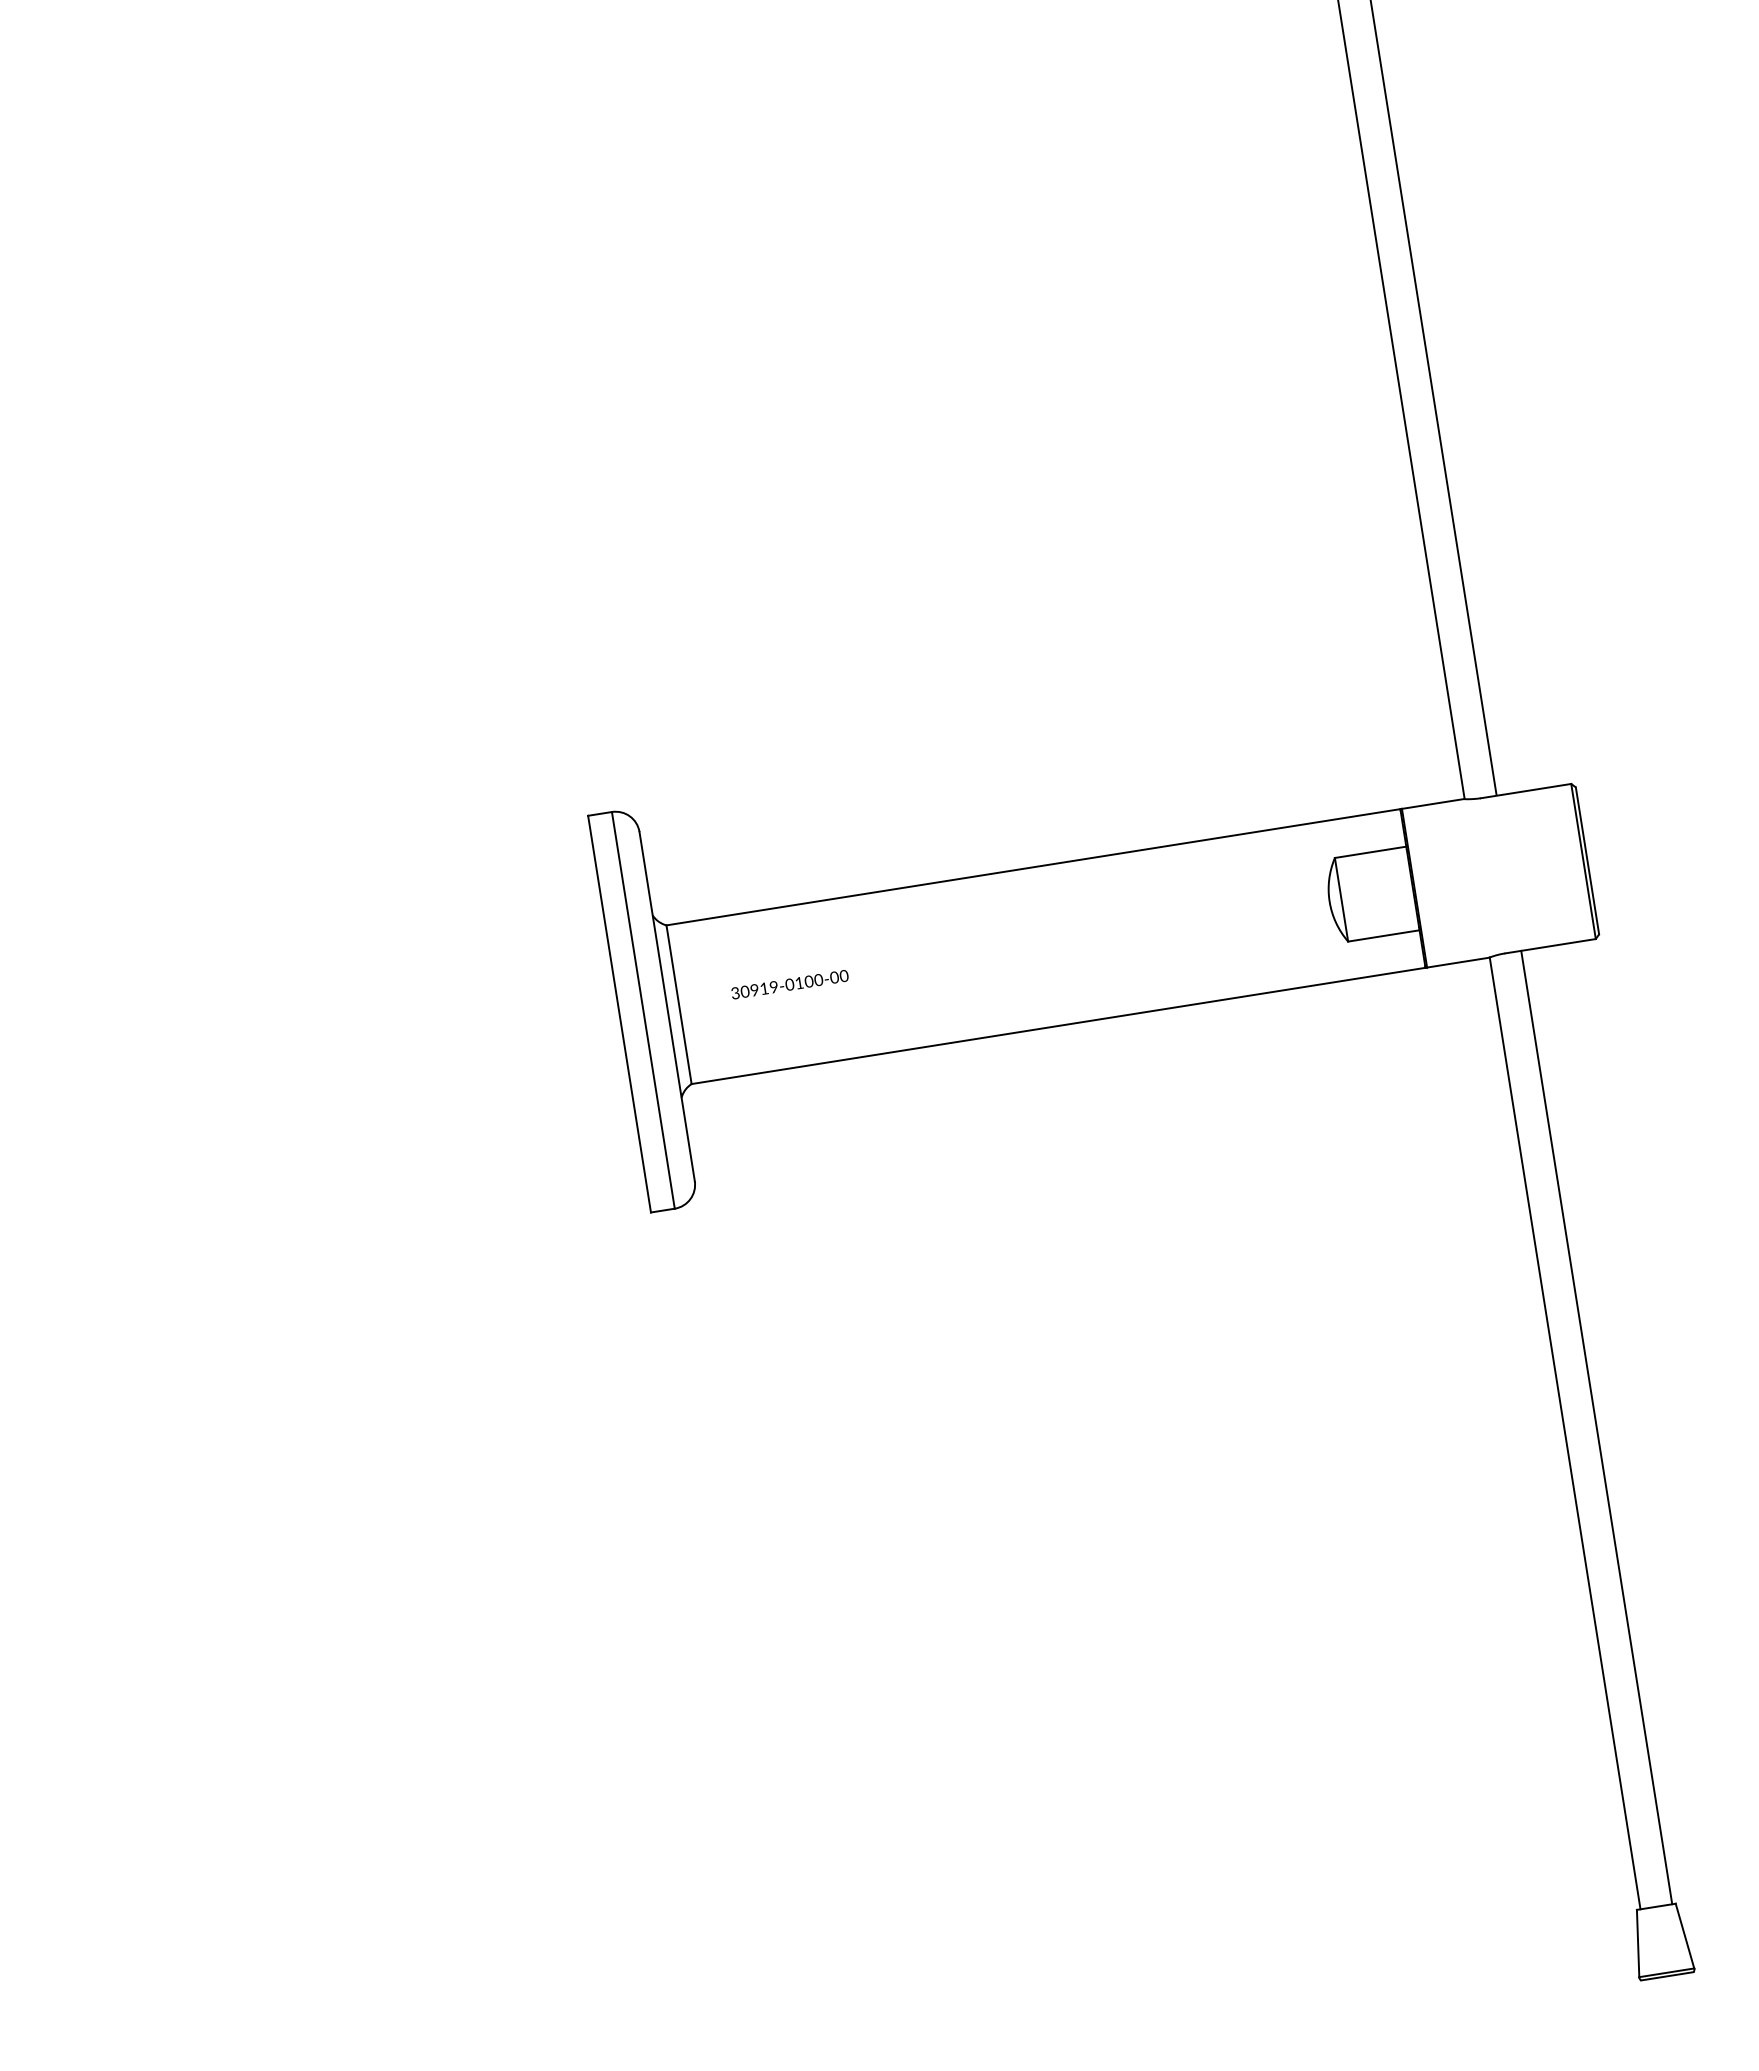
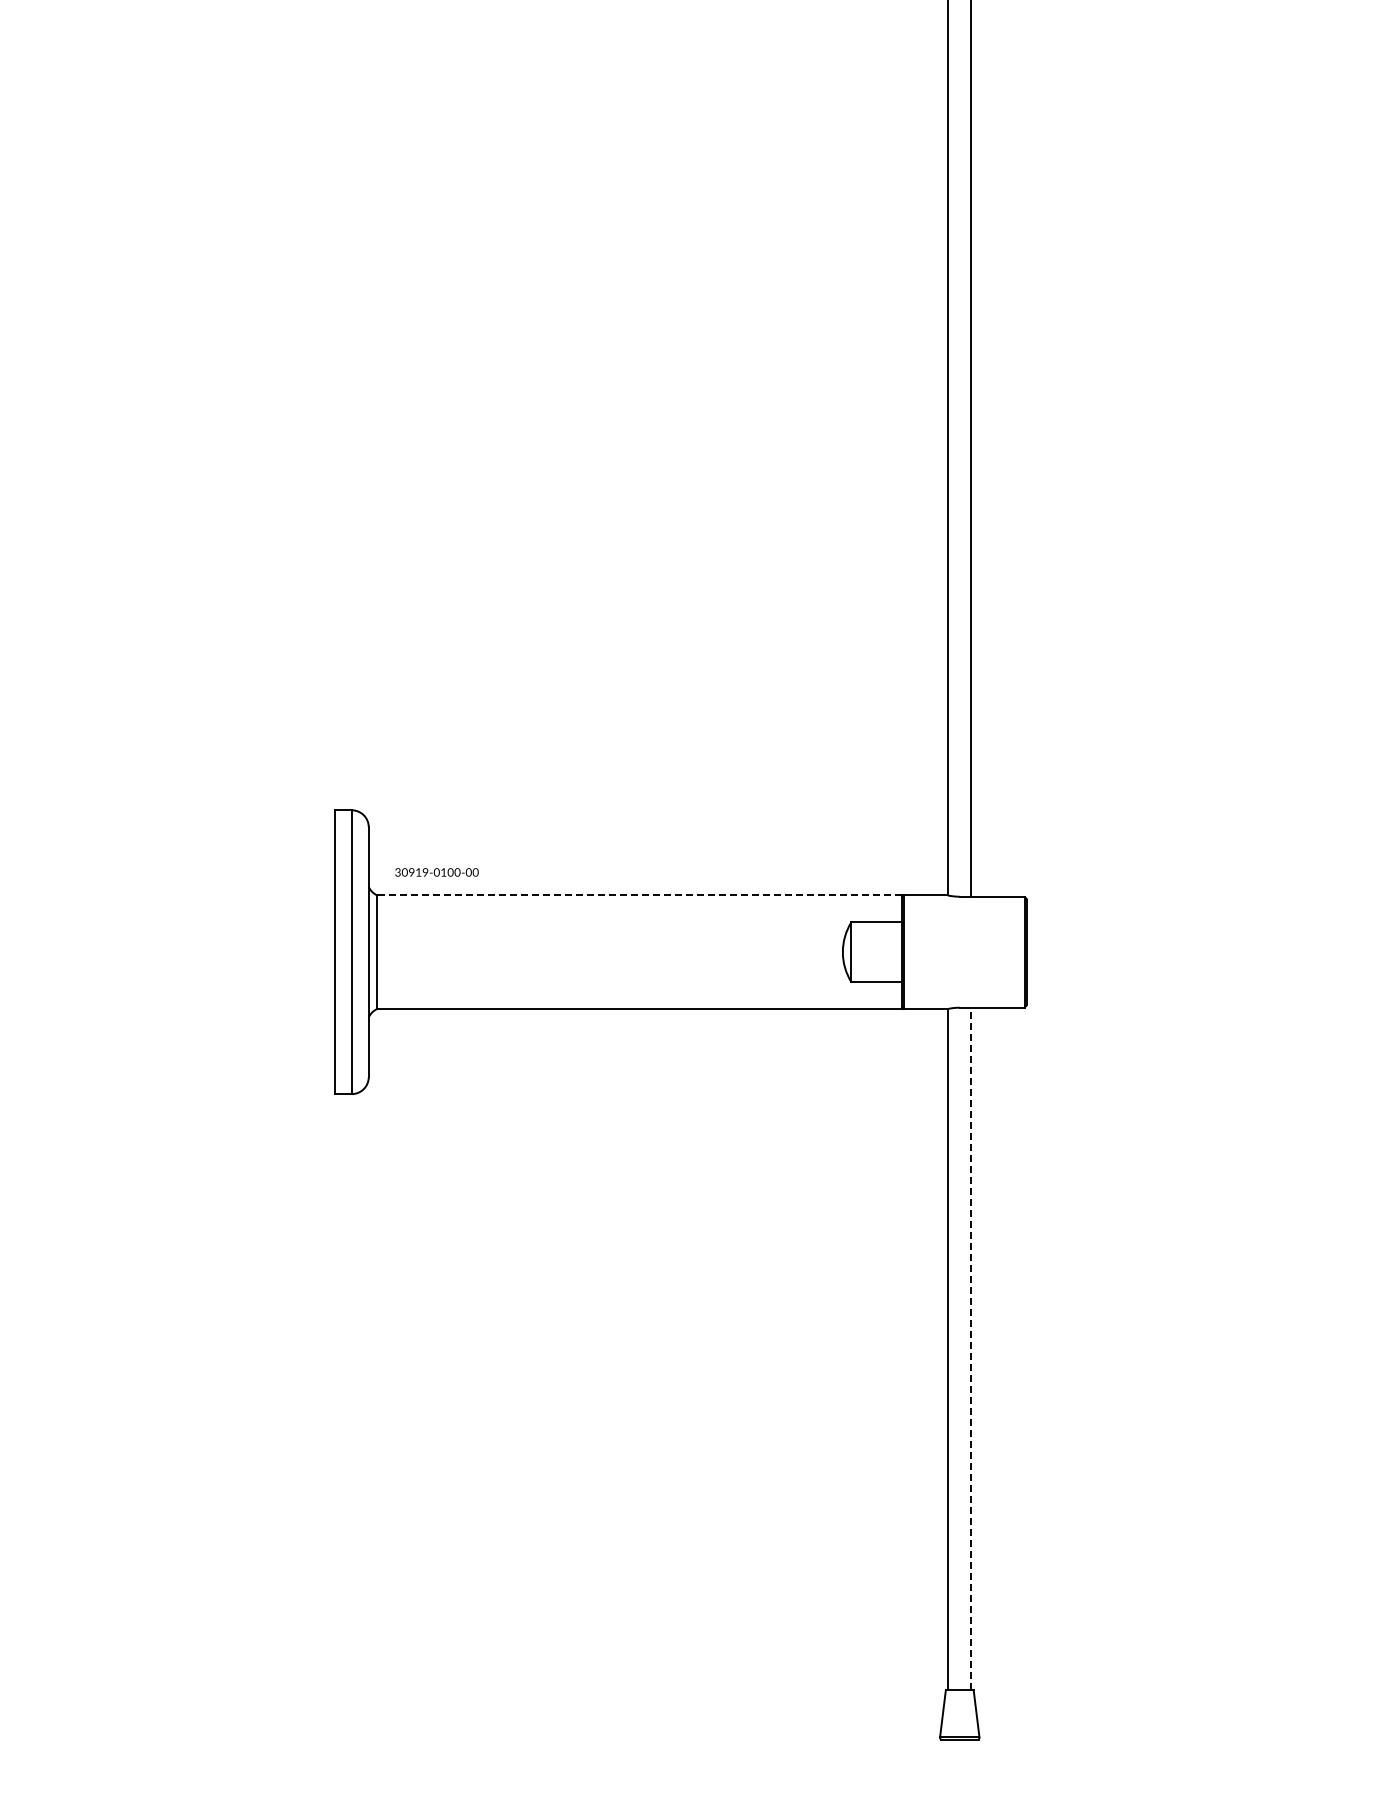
line: (1032, 867) -> (639, 895), solid -> dashed
text: (789, 984) -> (436, 872), moved
line: (1597, 1427) -> (971, 1348), solid -> dashed

